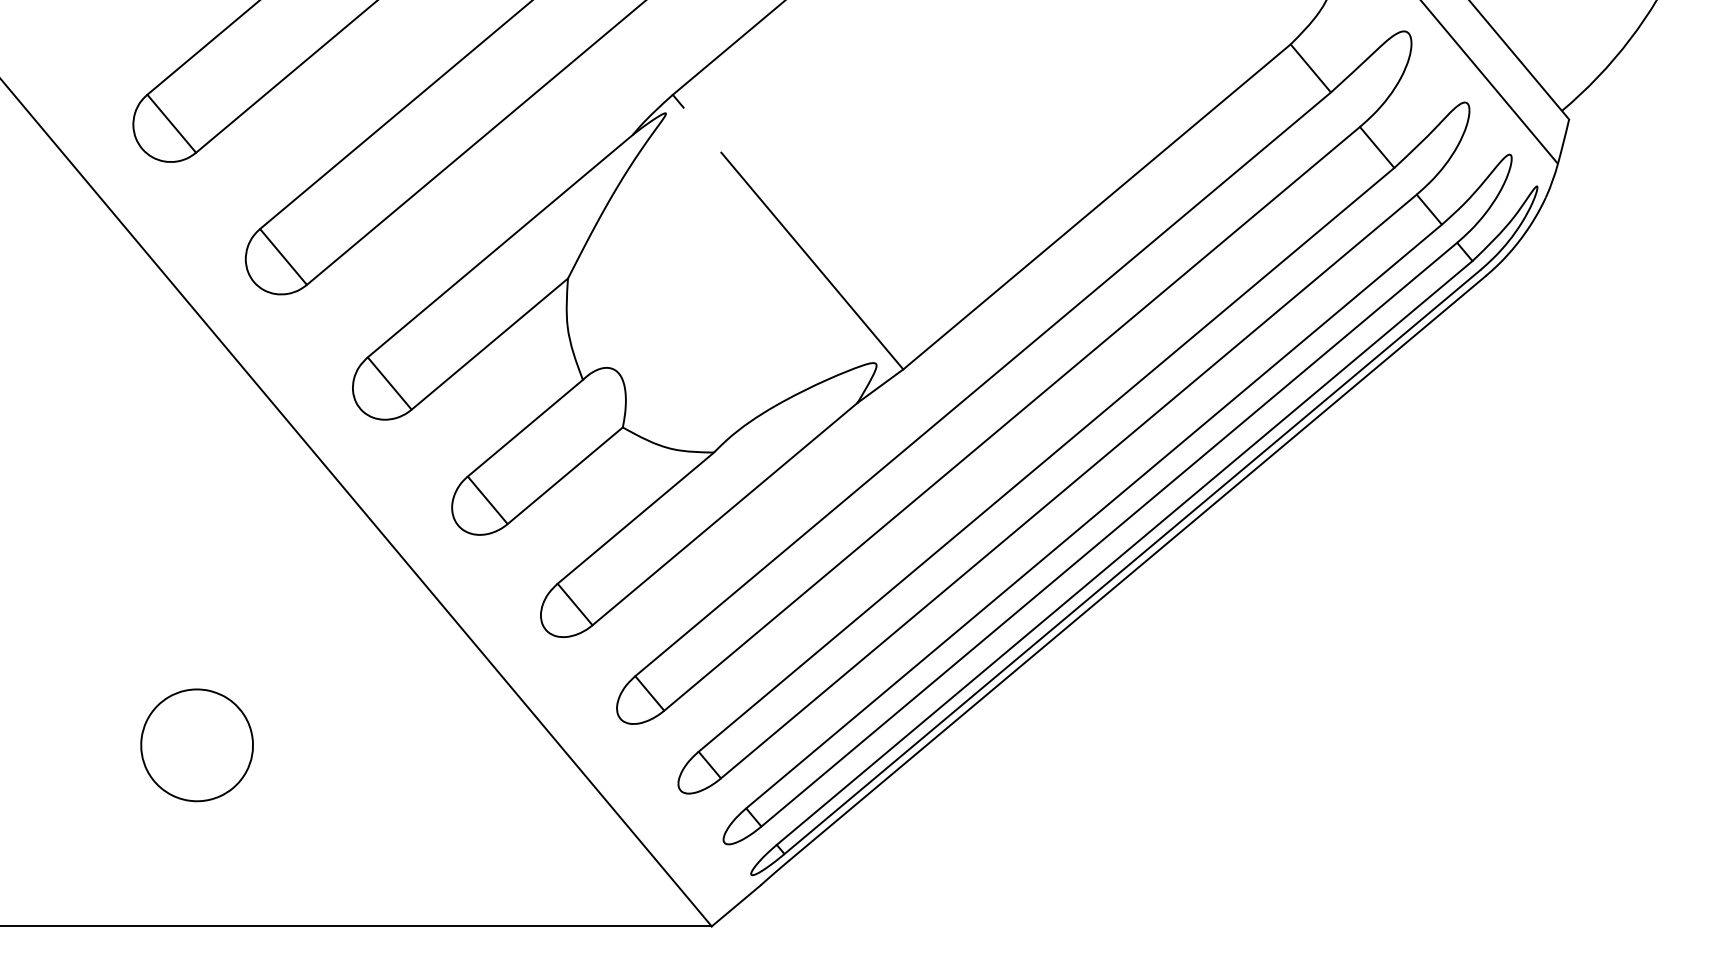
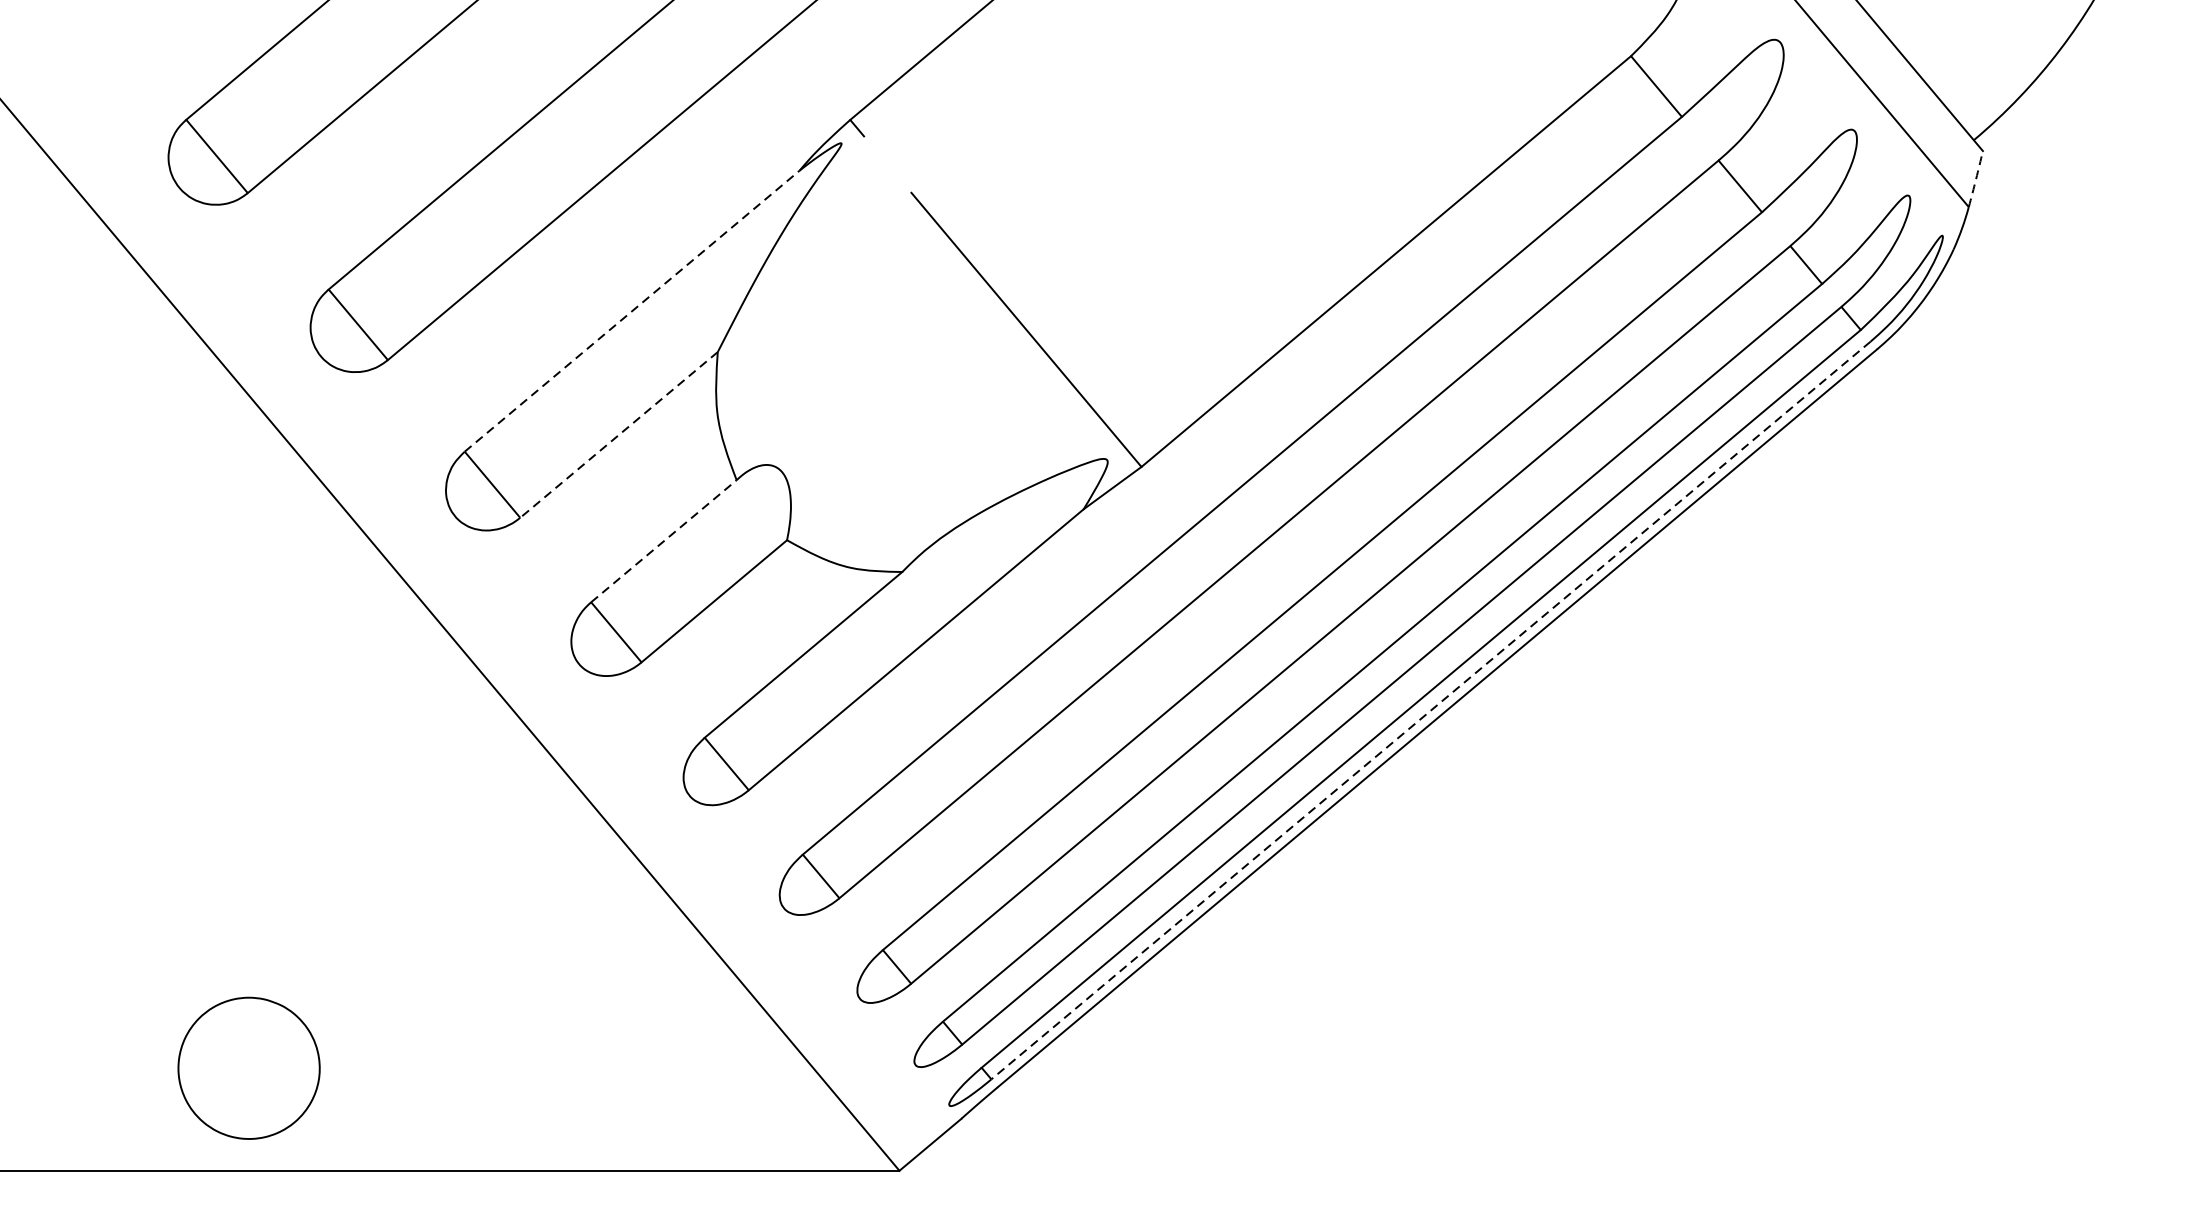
arc: (1563, 141) -> (1975, 178), solid -> dashed
line: (500, 246) -> (632, 311), solid -> dashed
line: (489, 344) -> (618, 435), solid -> dashed
line: (525, 427) -> (664, 540), solid -> dashed
line: (1132, 562) -> (1431, 710), solid -> dashed
part: (196, 745) -> (248, 1068), moved

